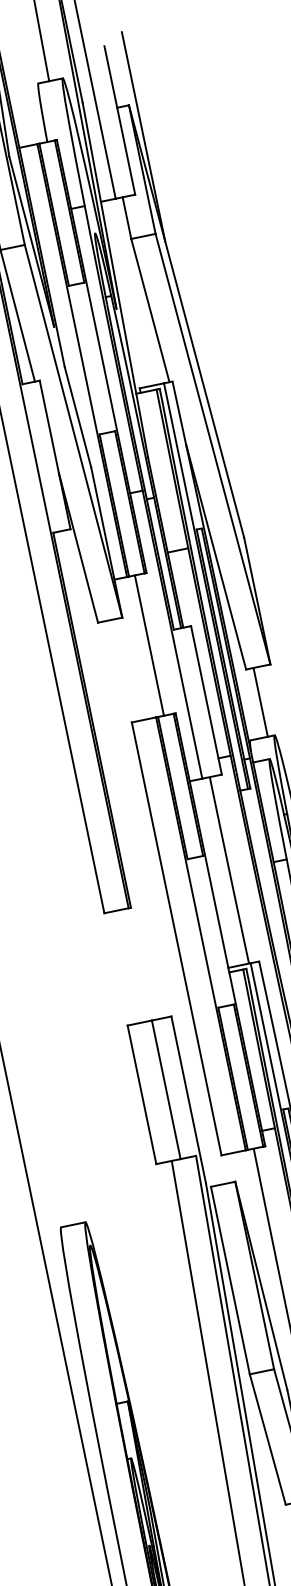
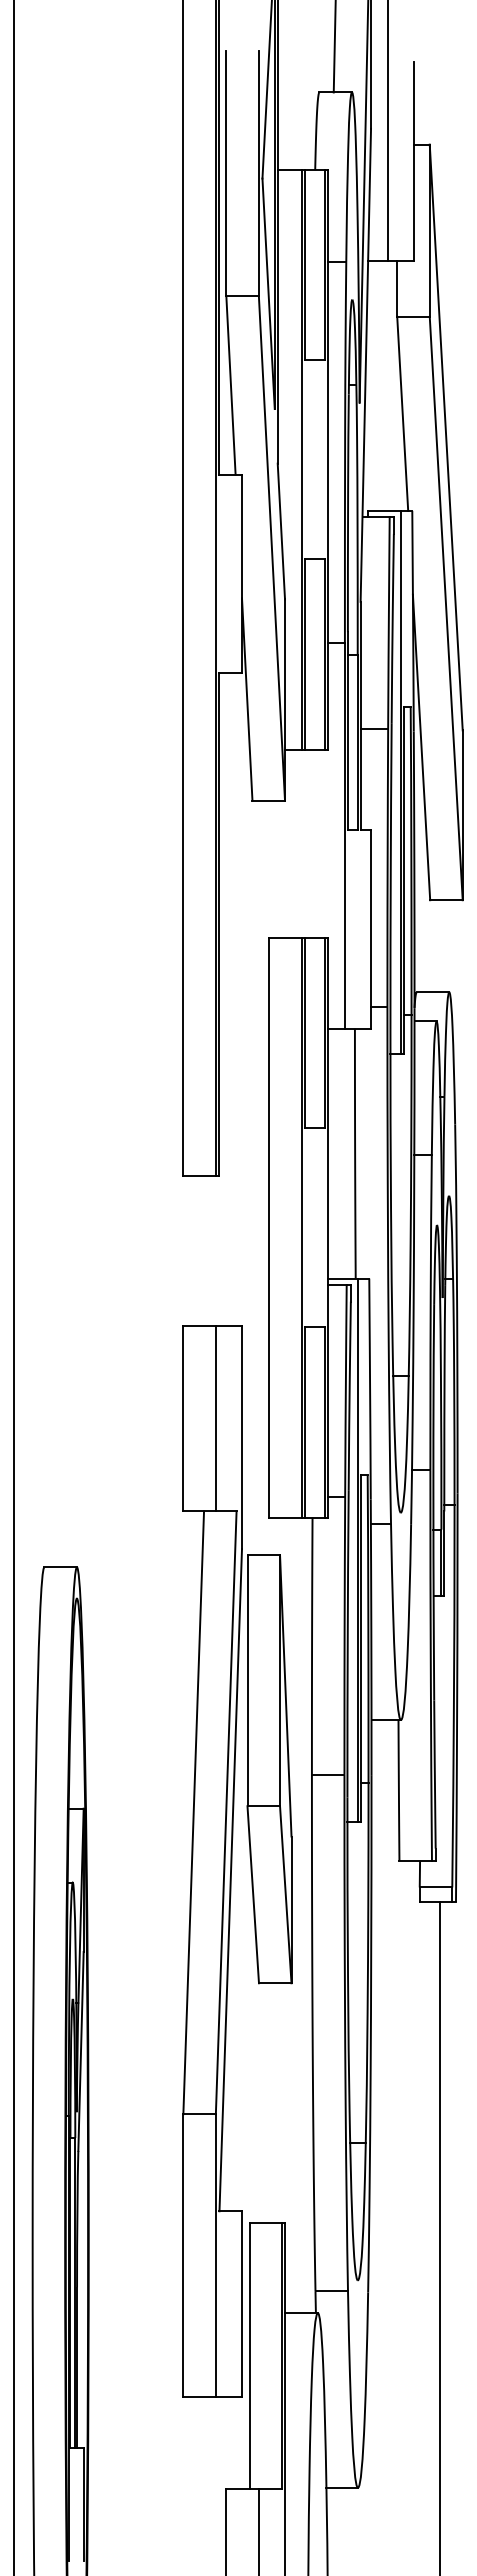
line: (143, 136) -> (440, 188), removed
line: (149, 645) -> (312, 843), removed
line: (260, 702) -> (440, 946), removed

